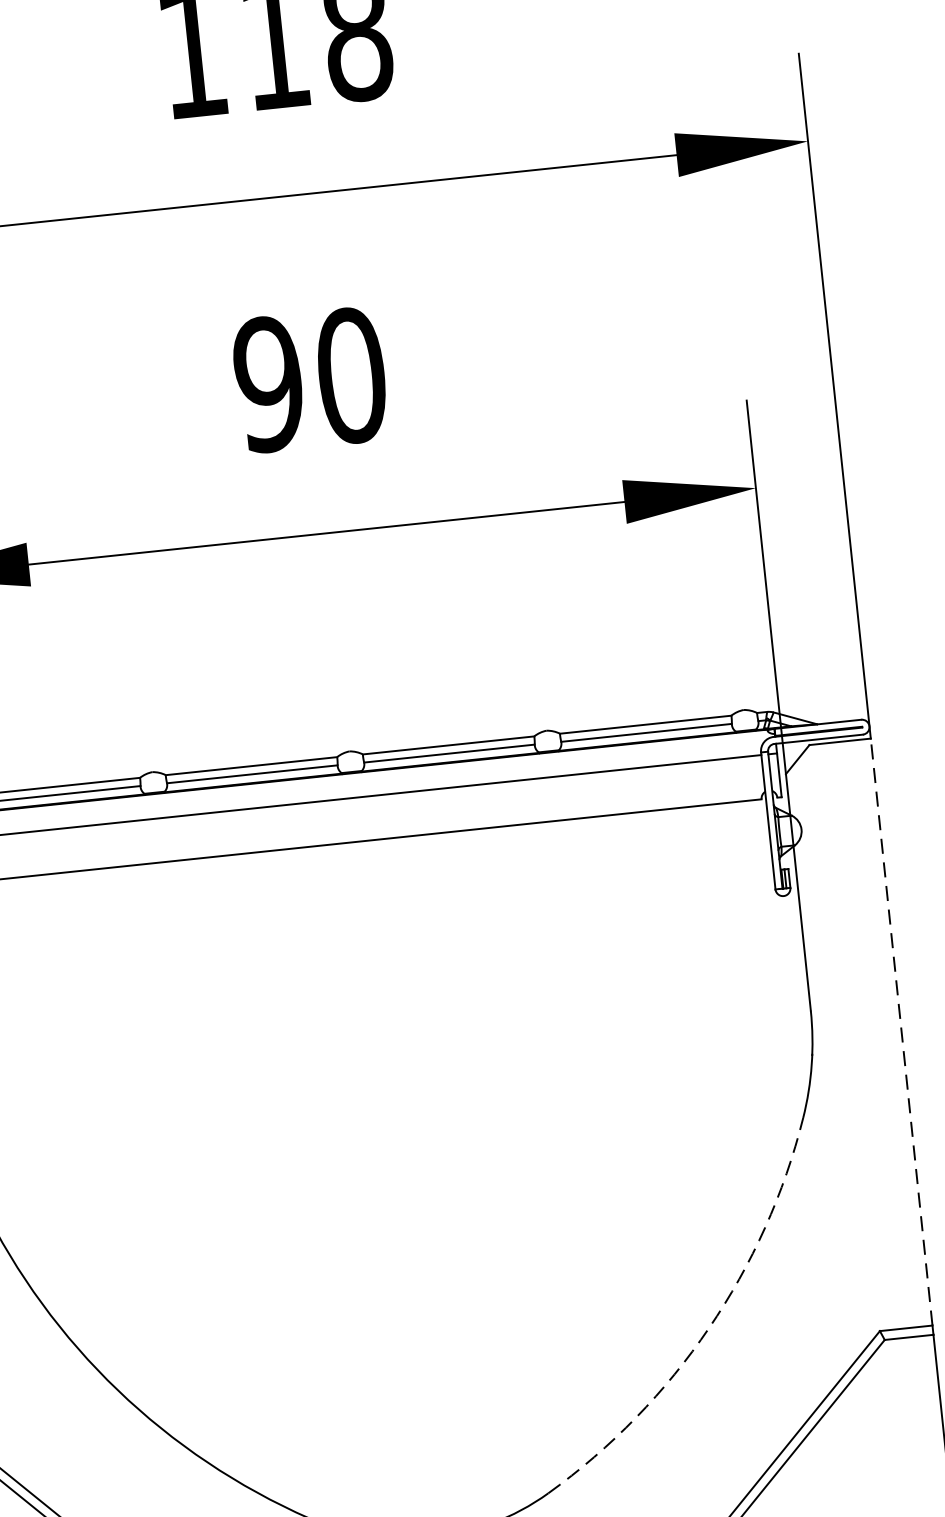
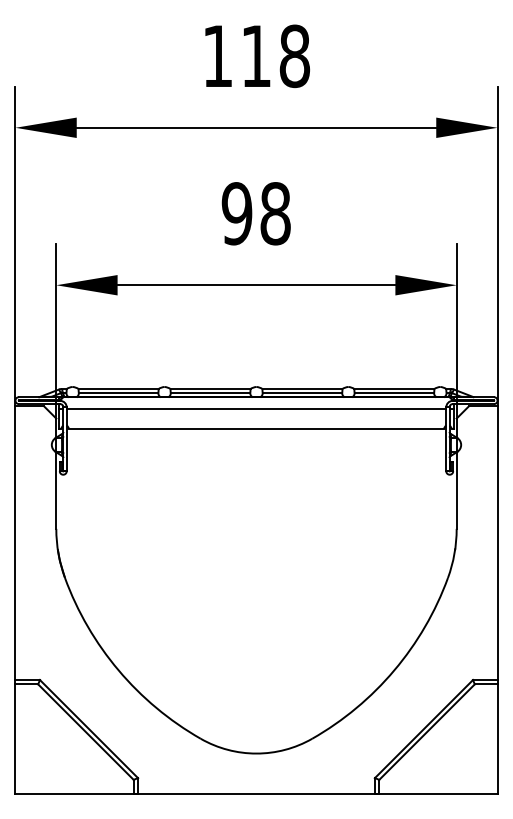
text: (351, 375) -> (275, 213), 90 -> 98
line: (901, 1032) -> (497, 543), dashed -> solid
arc: (709, 1328) -> (394, 670), dashed -> solid

